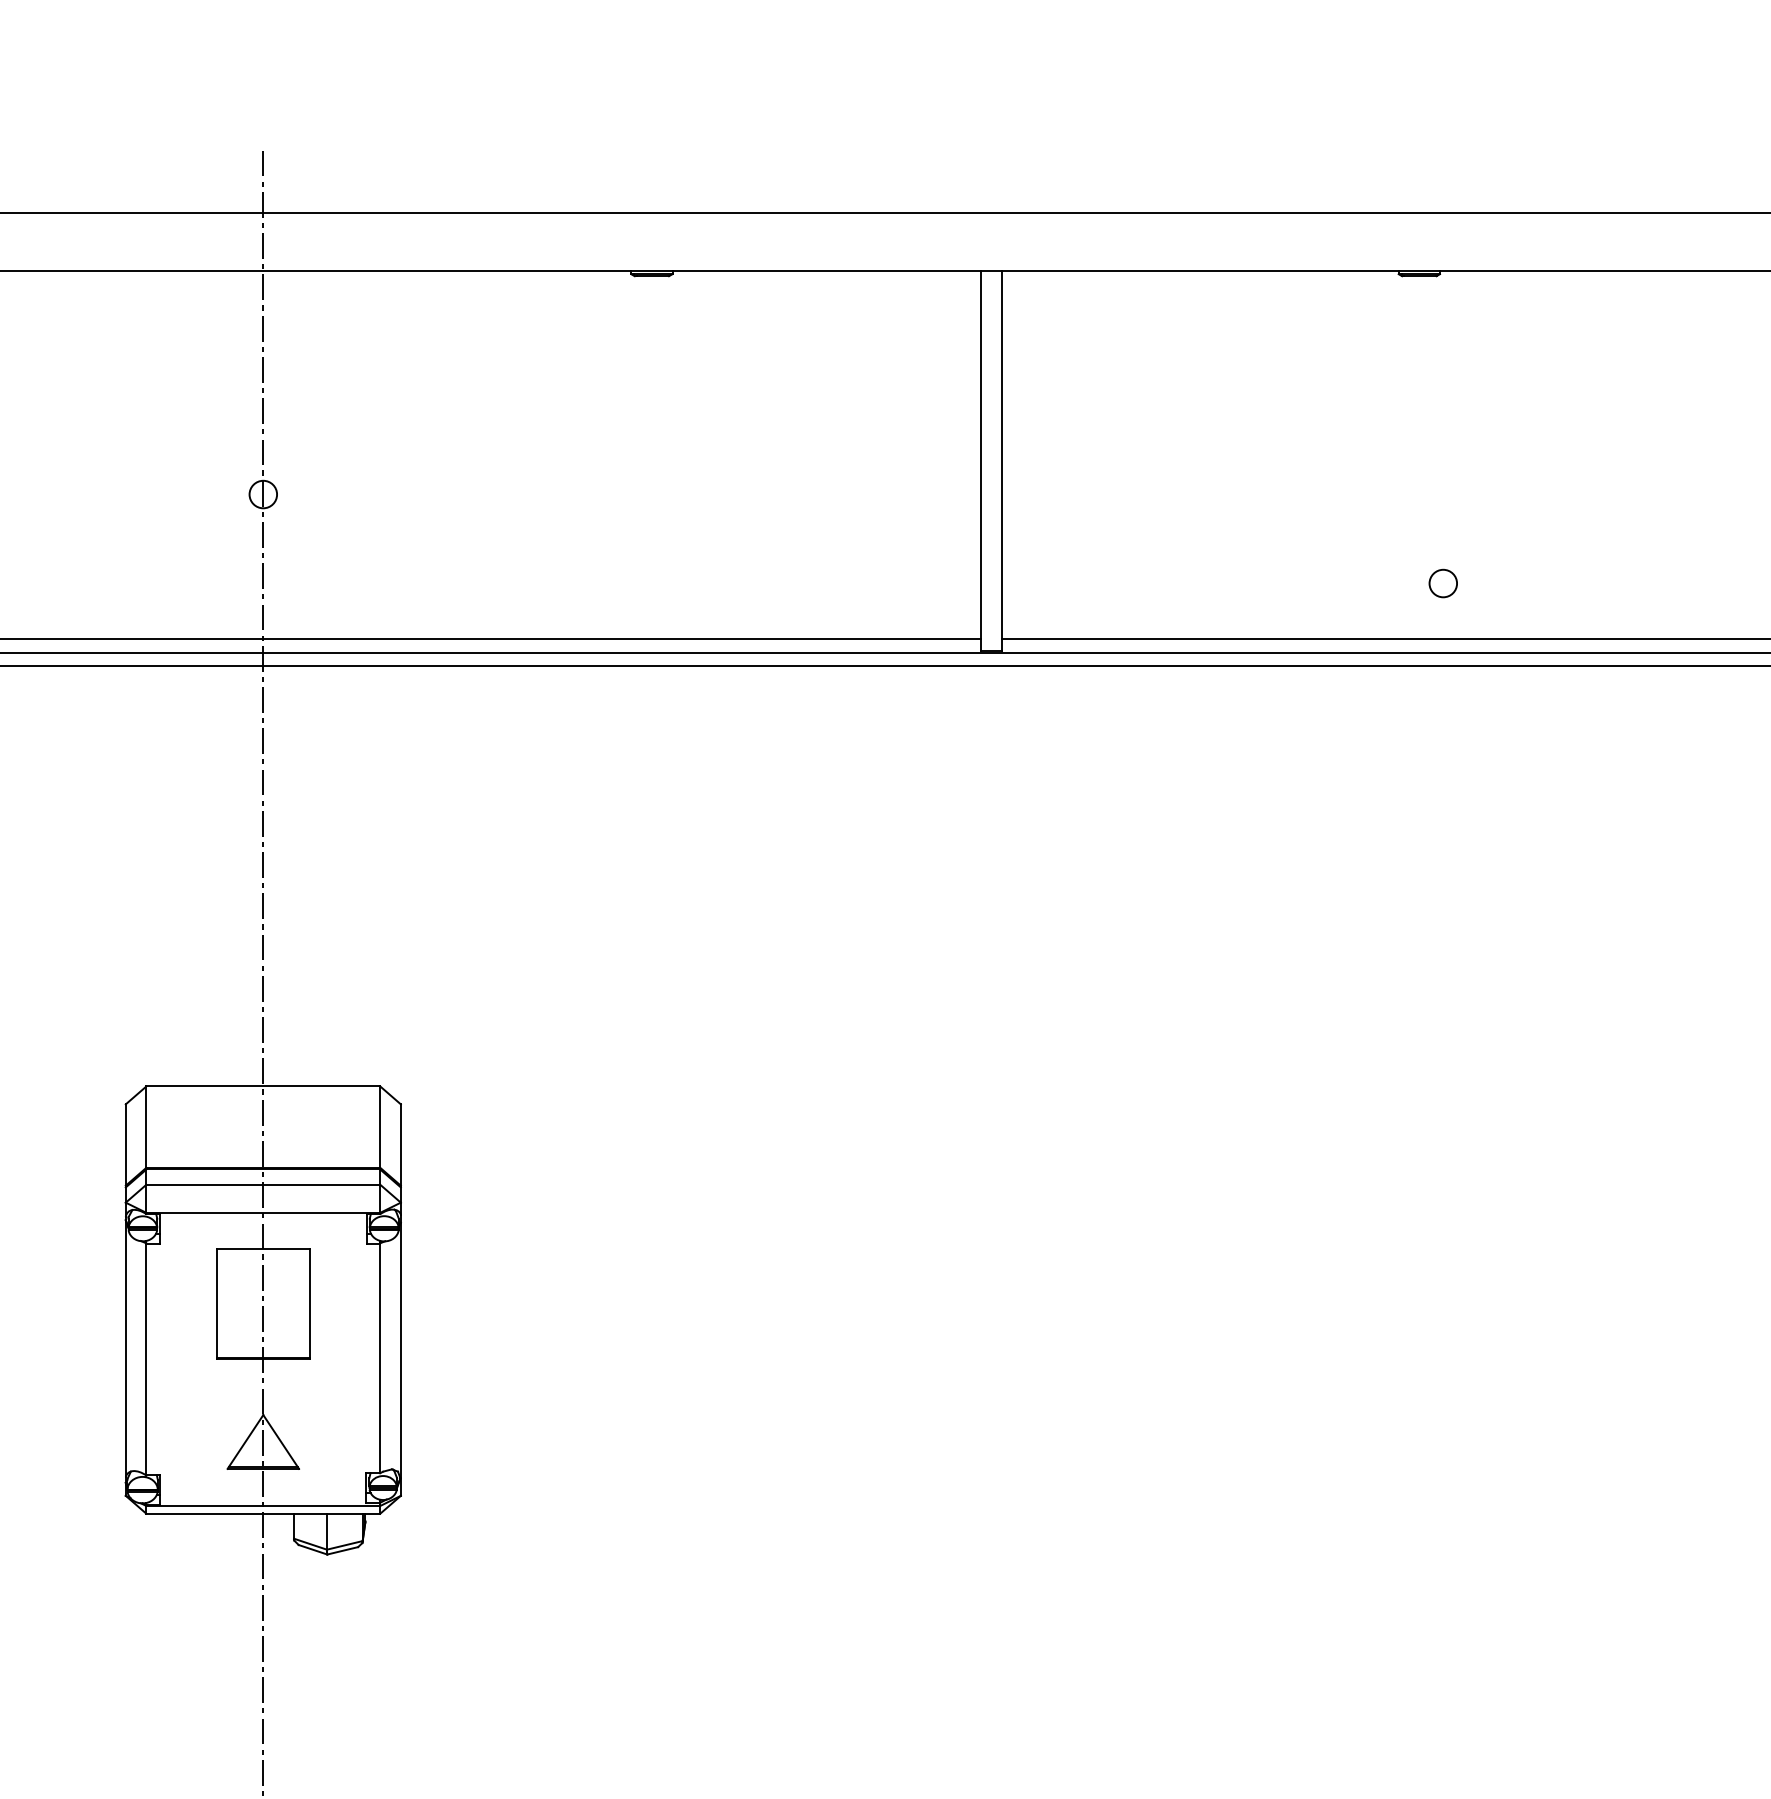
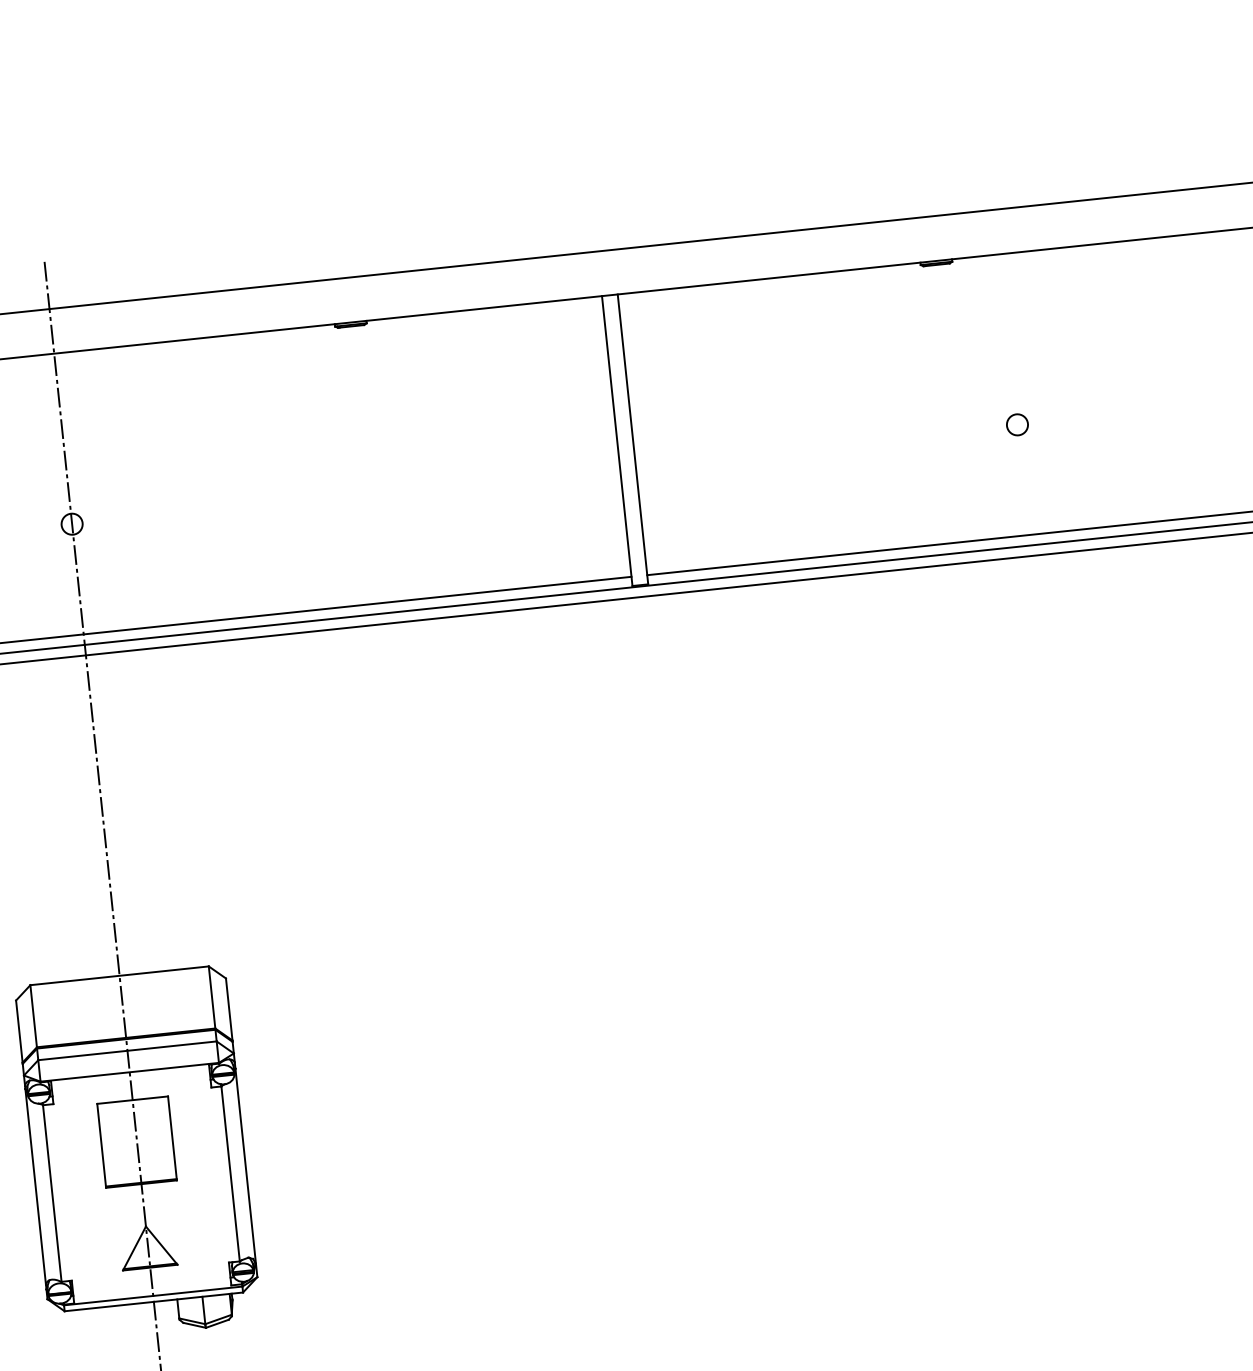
circle: (1442, 583) -> (1016, 424), moved

